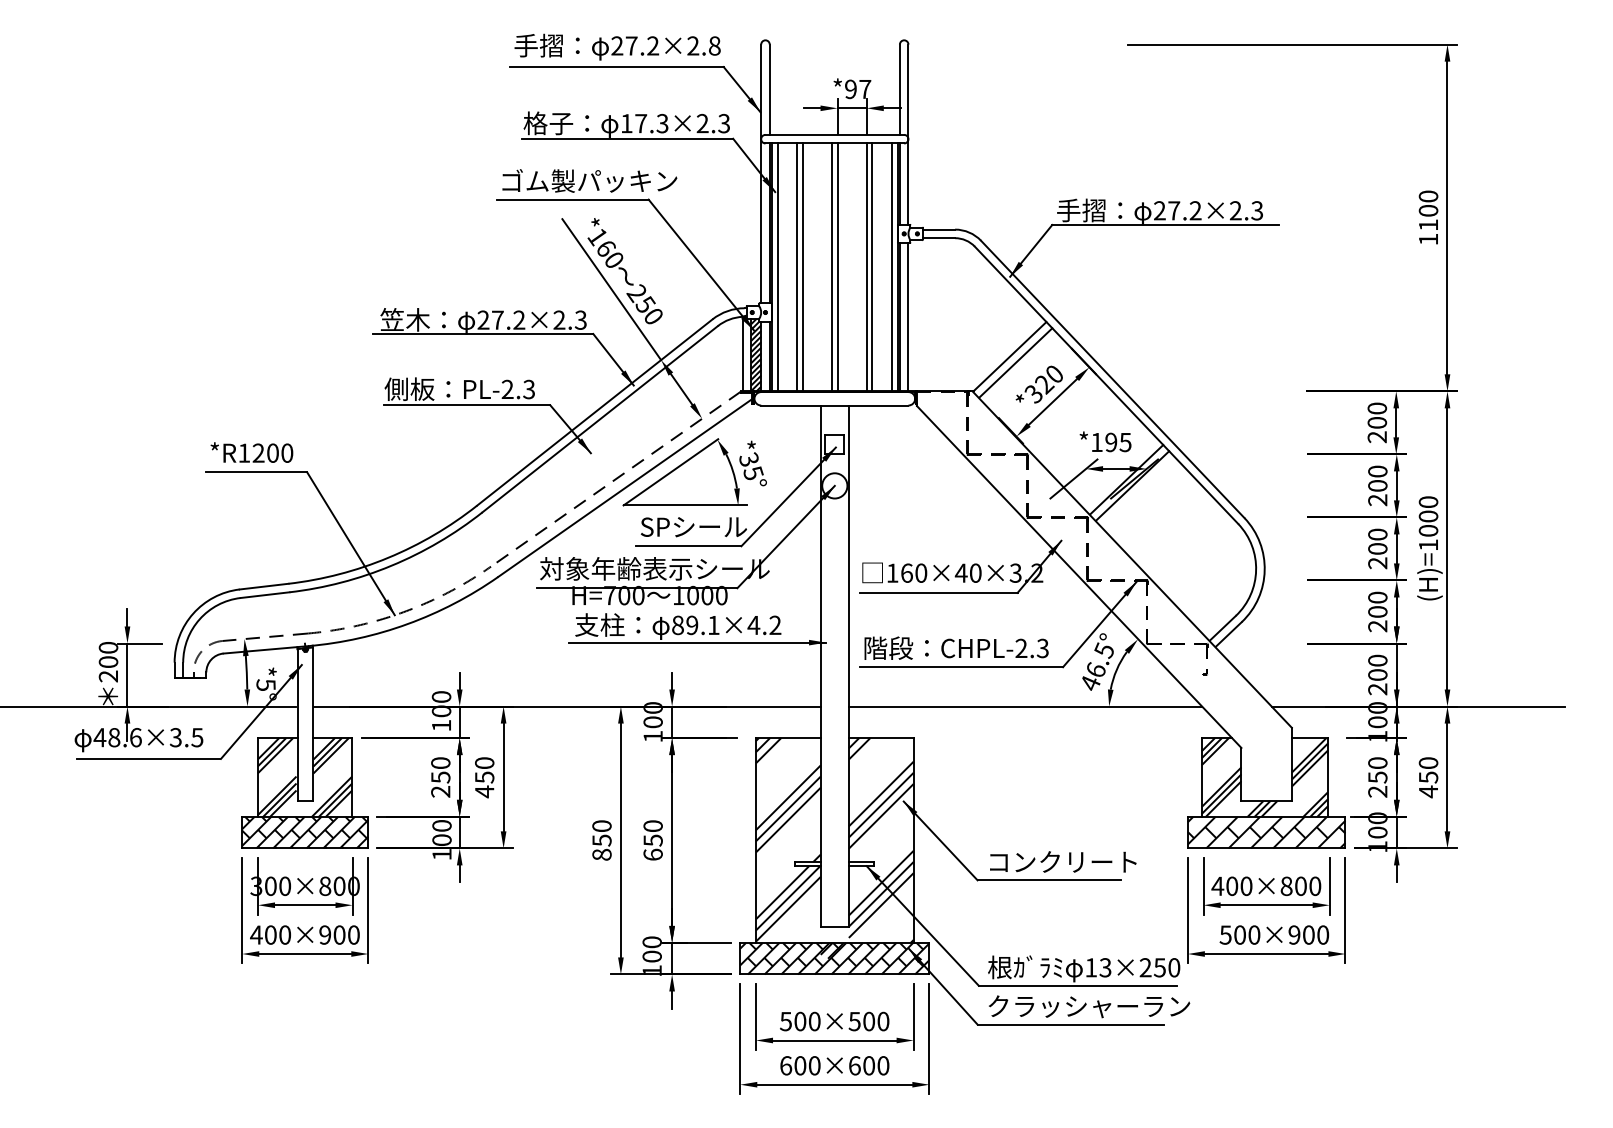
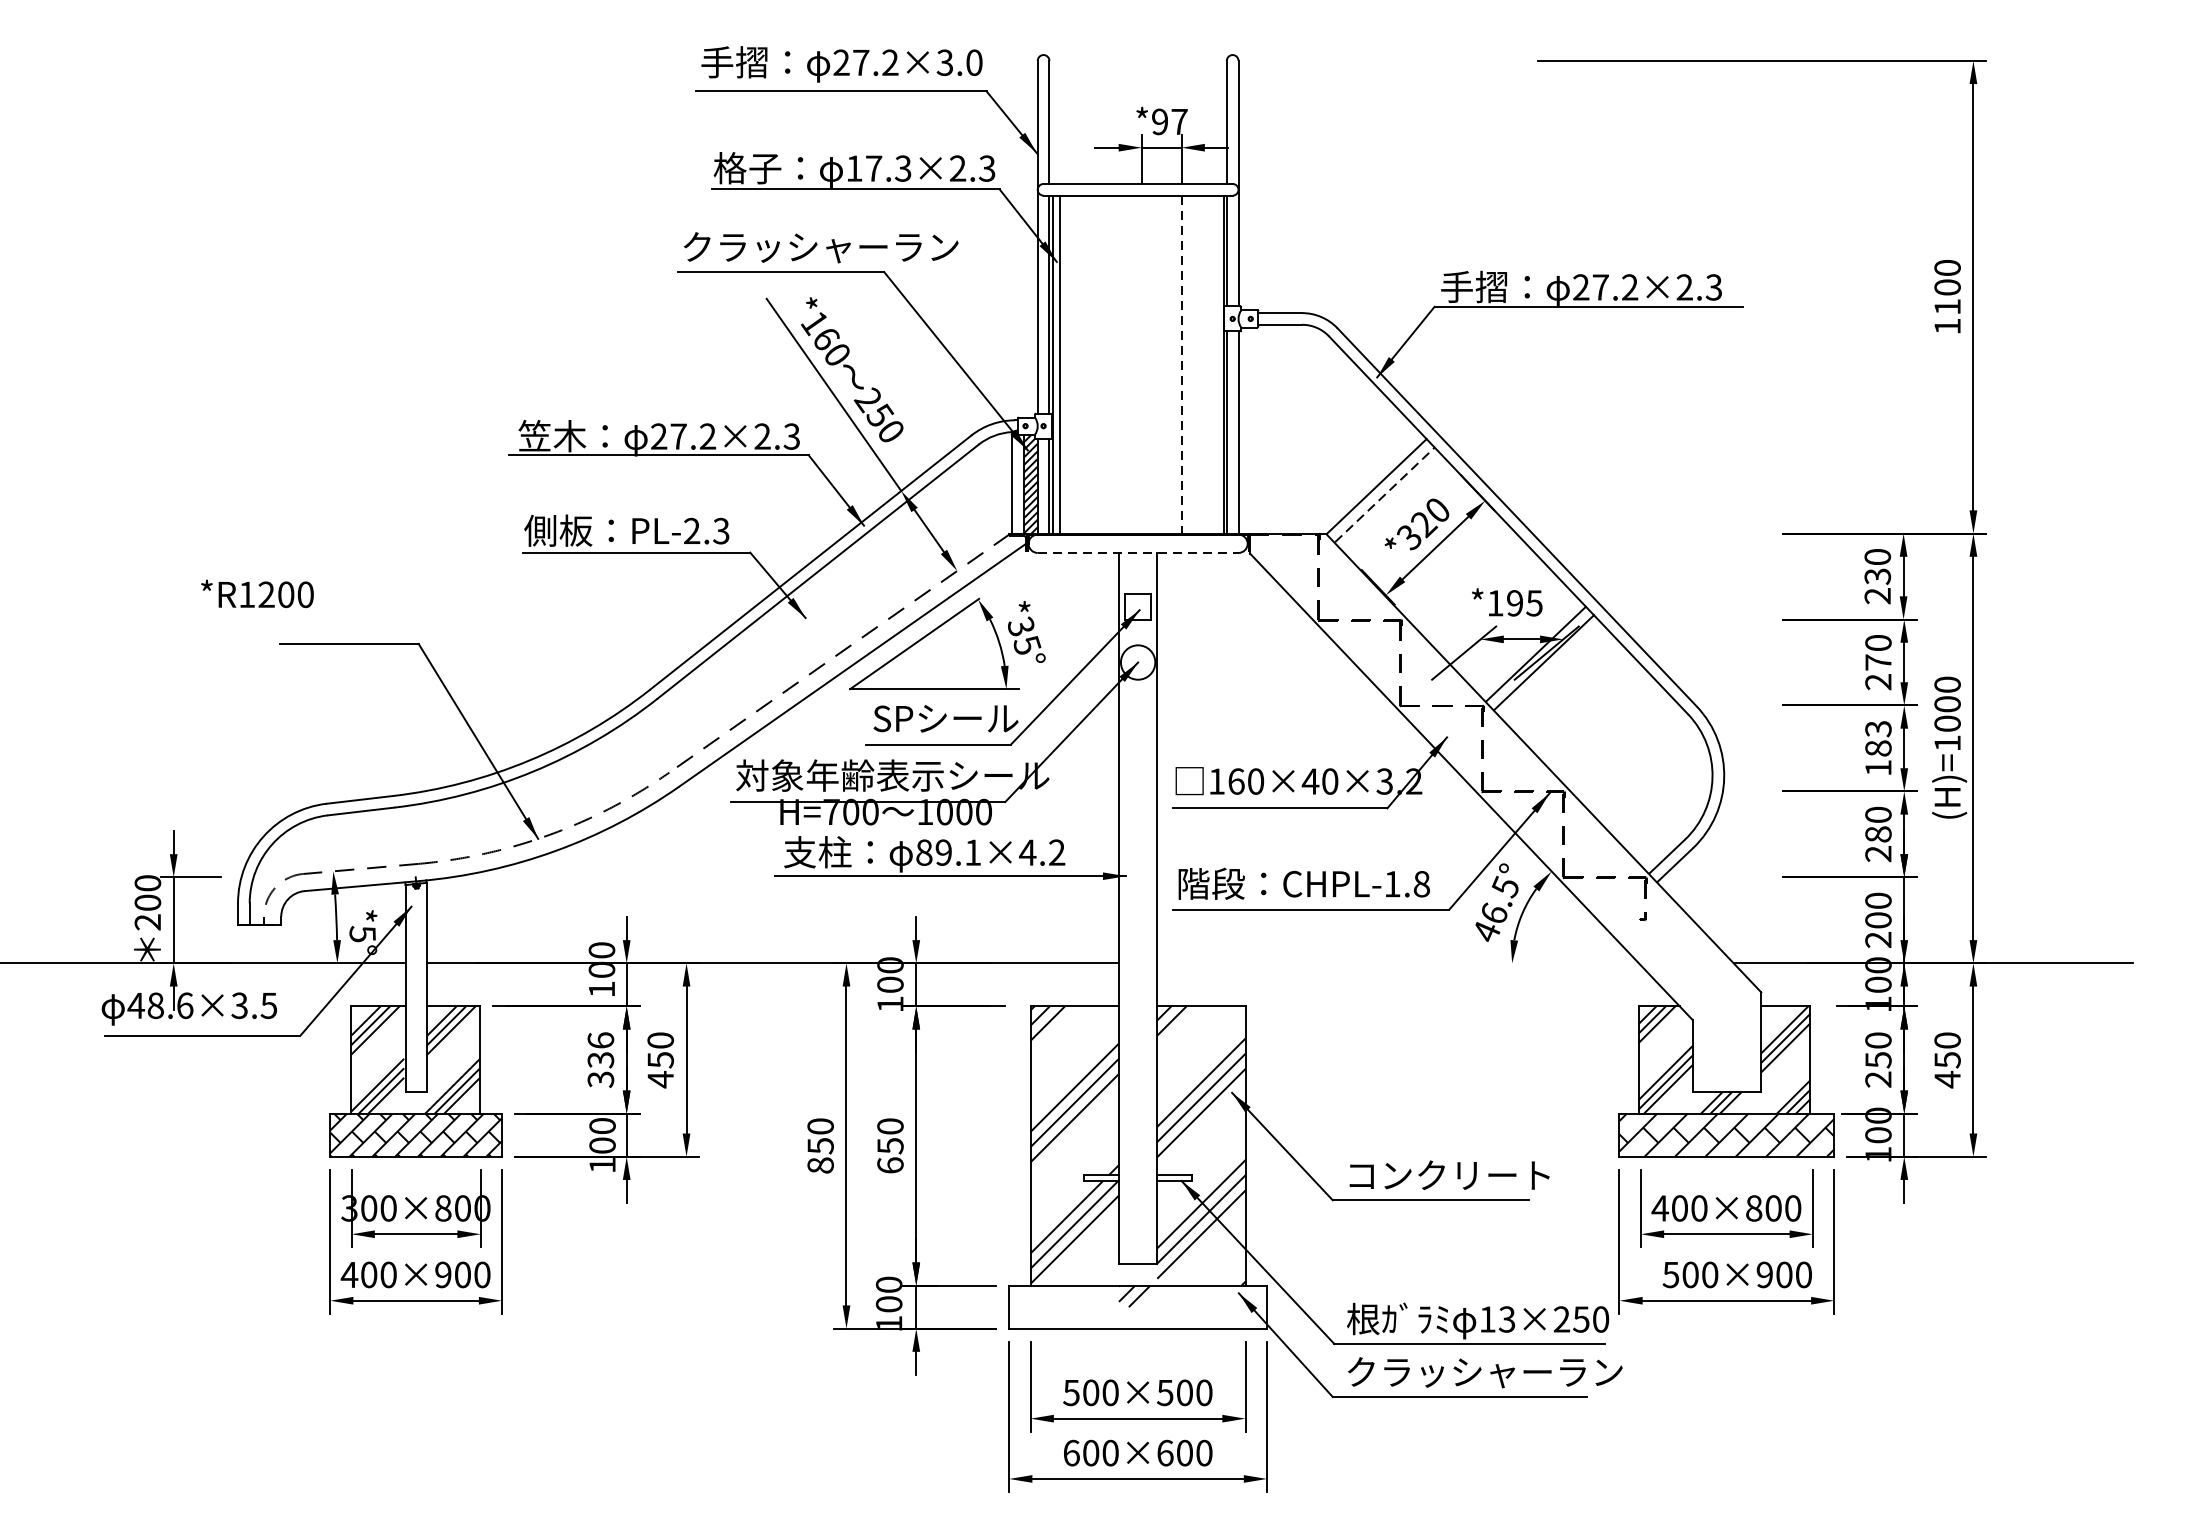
text: (703, 45) -> (959, 62), 27.2×2.8 -> 27.2×3.0
text: (602, 180) -> (821, 246), ゴム製パッキン -> クラッシャーラン
line: (797, 267) -> (1087, 364), removed
line: (802, 267) -> (1094, 364), removed
line: (832, 267) -> (1134, 364), removed
line: (837, 267) -> (1141, 364), removed
line: (866, 267) -> (1181, 364), solid -> dashed
line: (872, 267) -> (1189, 364), removed
line: (892, 267) -> (1216, 364), removed
line: (1016, 362) -> (1385, 494), solid -> dashed
line: (834, 405) -> (1137, 552), solid -> dashed
text: (1376, 422) -> (1876, 576), 200 -> 230
text: (251, 452) -> (256, 593), moved
text: (1377, 485) -> (1878, 661), 200 -> 270
text: (1377, 548) -> (1878, 747), 200 -> 183
text: (1377, 611) -> (1878, 833), 200 -> 280
text: (1031, 648) -> (1406, 884), CHPL-2.3 -> CHPL-1.8
line: (1025, 706) -> (1398, 963), removed
text: (440, 777) -> (600, 1060), 250 -> 336
hatch: (834, 958) -> (1137, 1306), removed

